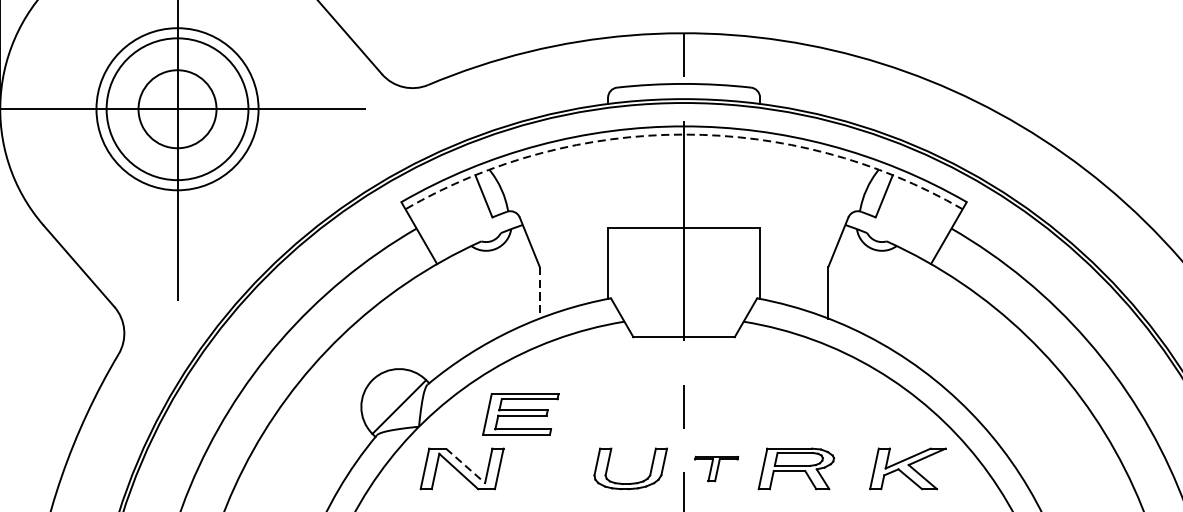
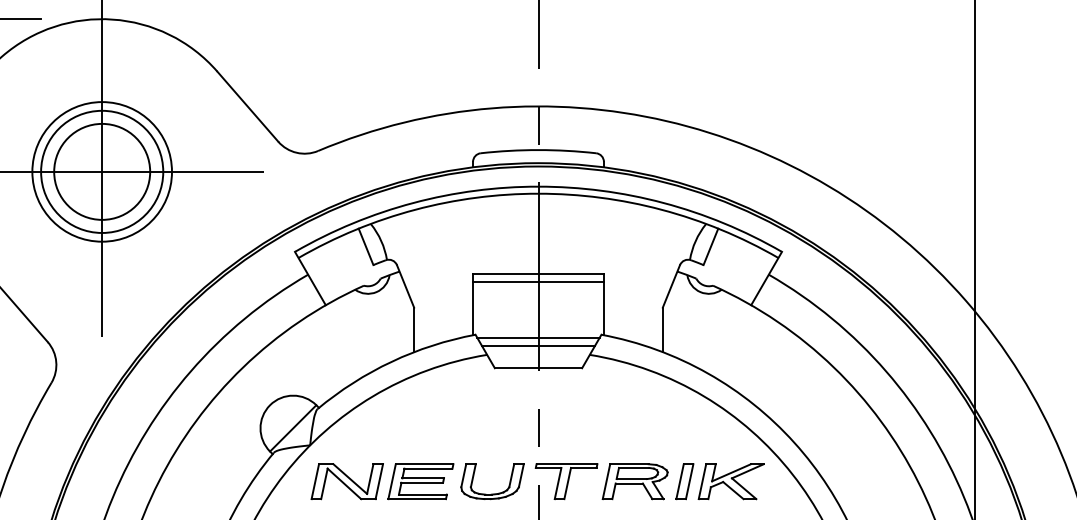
circle: (177, 108) -> (102, 171), size x1.43
arc: (684, 134) -> (538, 193), dashed -> solid
line: (684, 237) -> (538, 282), added
line: (540, 293) -> (414, 330), dashed -> solid
line: (684, 302) -> (538, 338), added
line: (684, 311) -> (538, 346), added
part: (520, 414) -> (420, 481), moved
line: (465, 466) -> (350, 479), dashed -> solid
part: (716, 468) -> (566, 481), size x1.67
part: (853, 468) -> (684, 481), added

